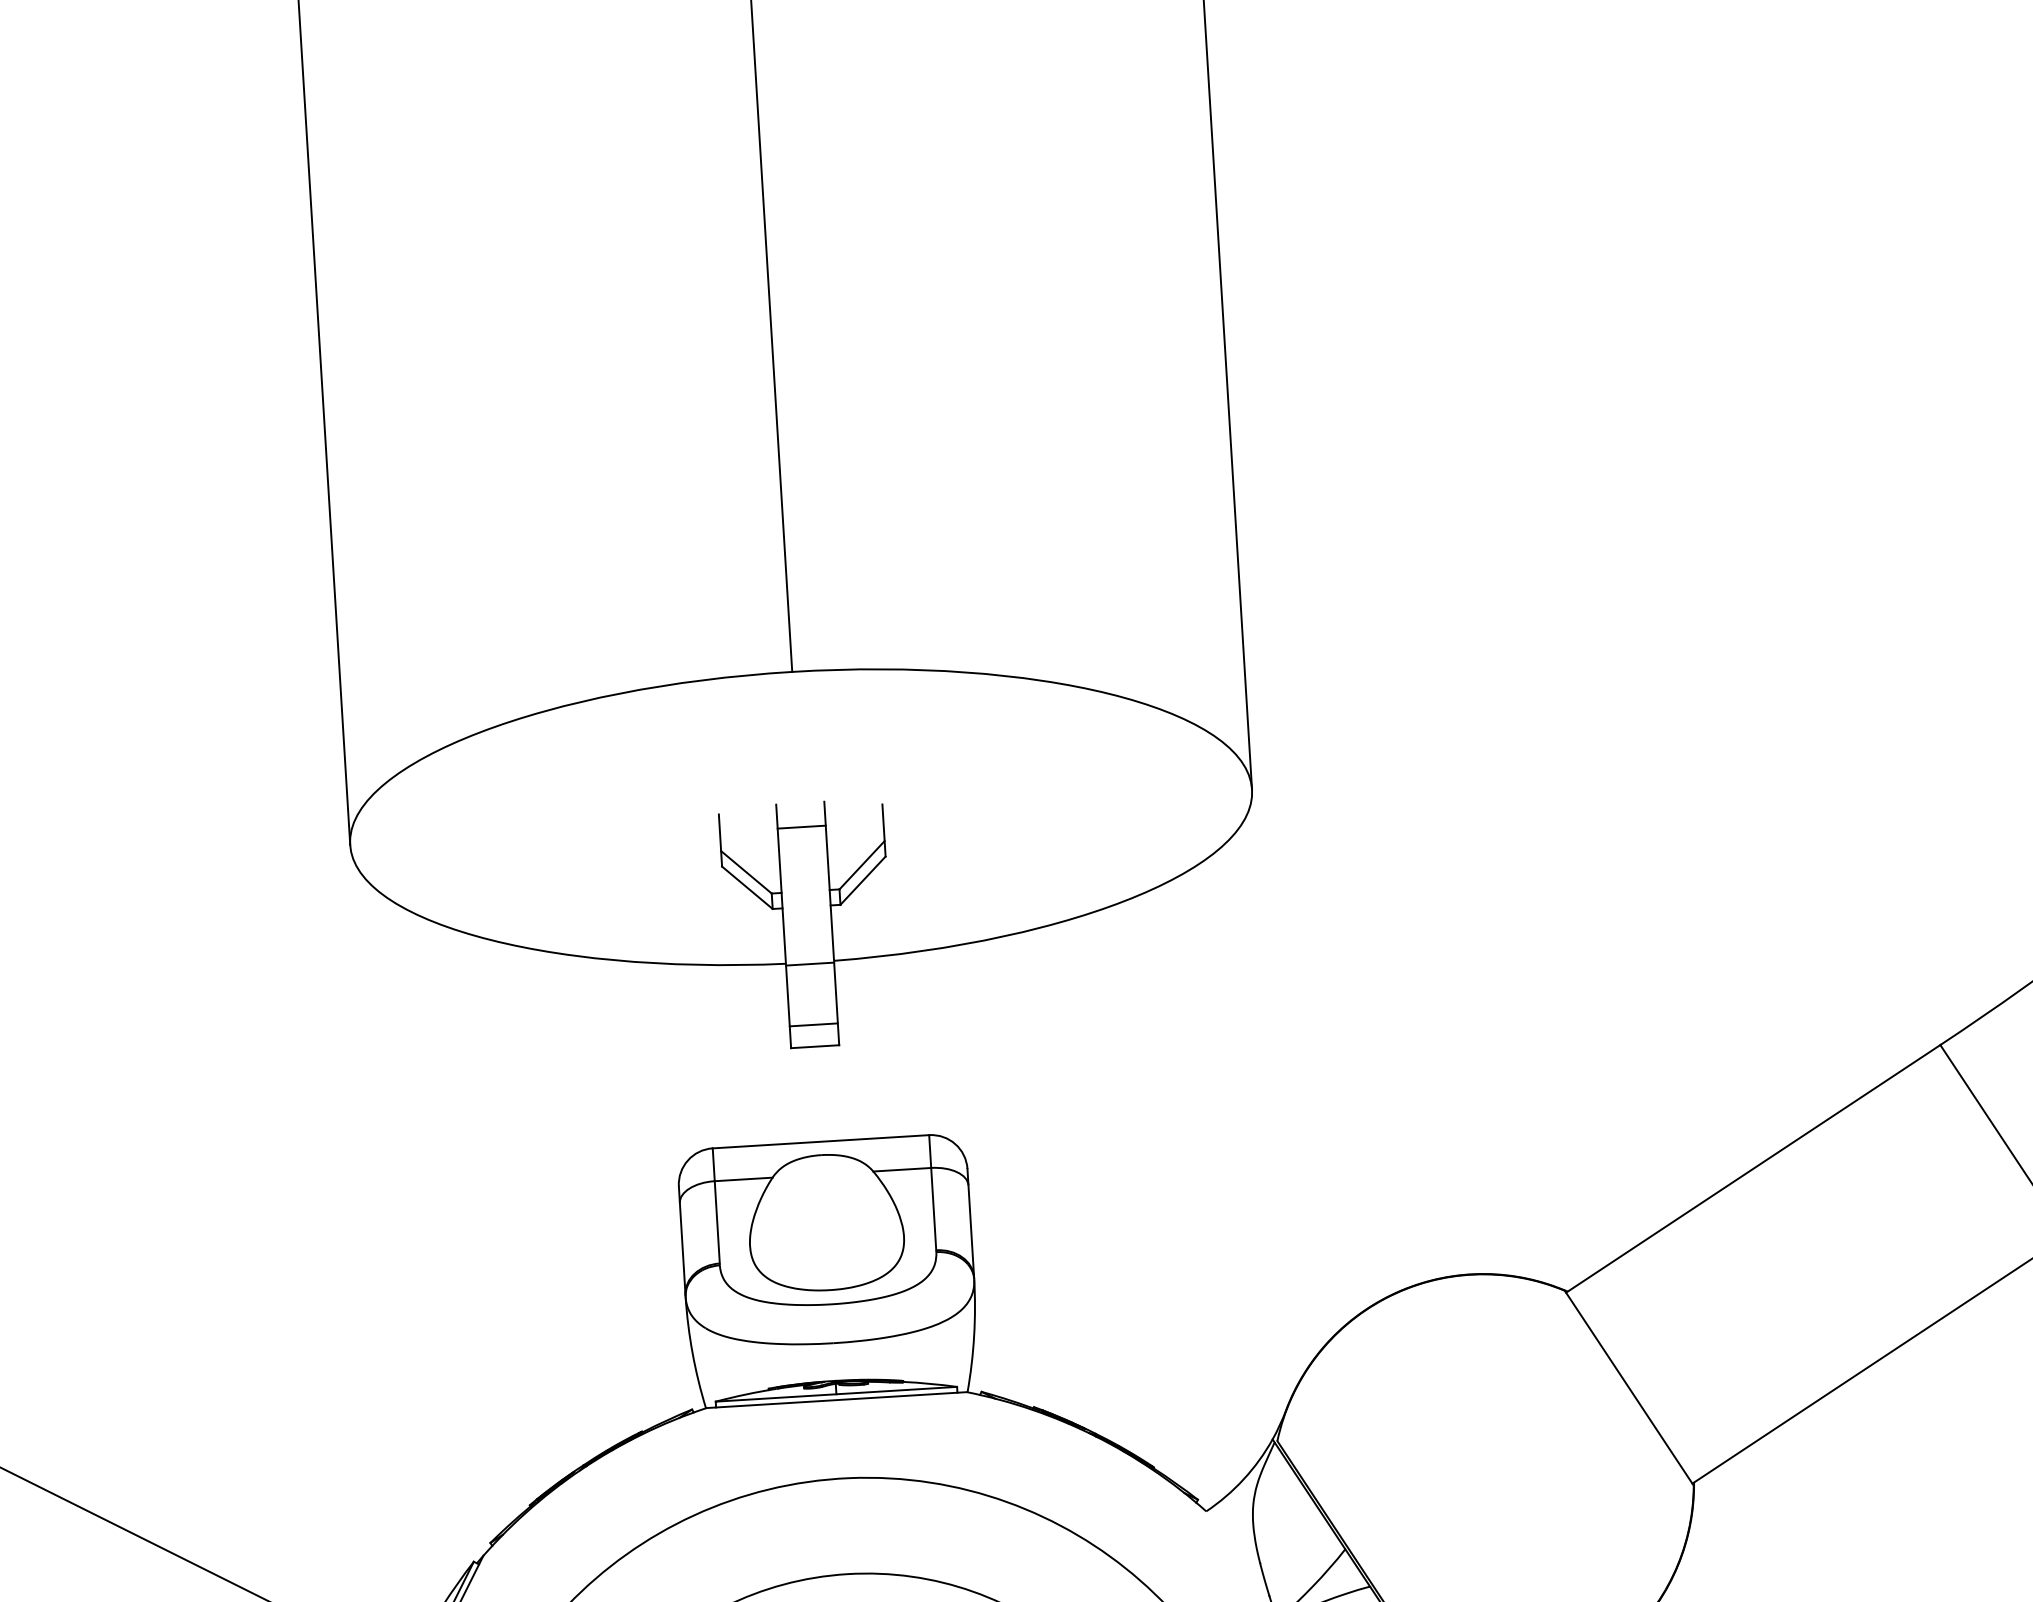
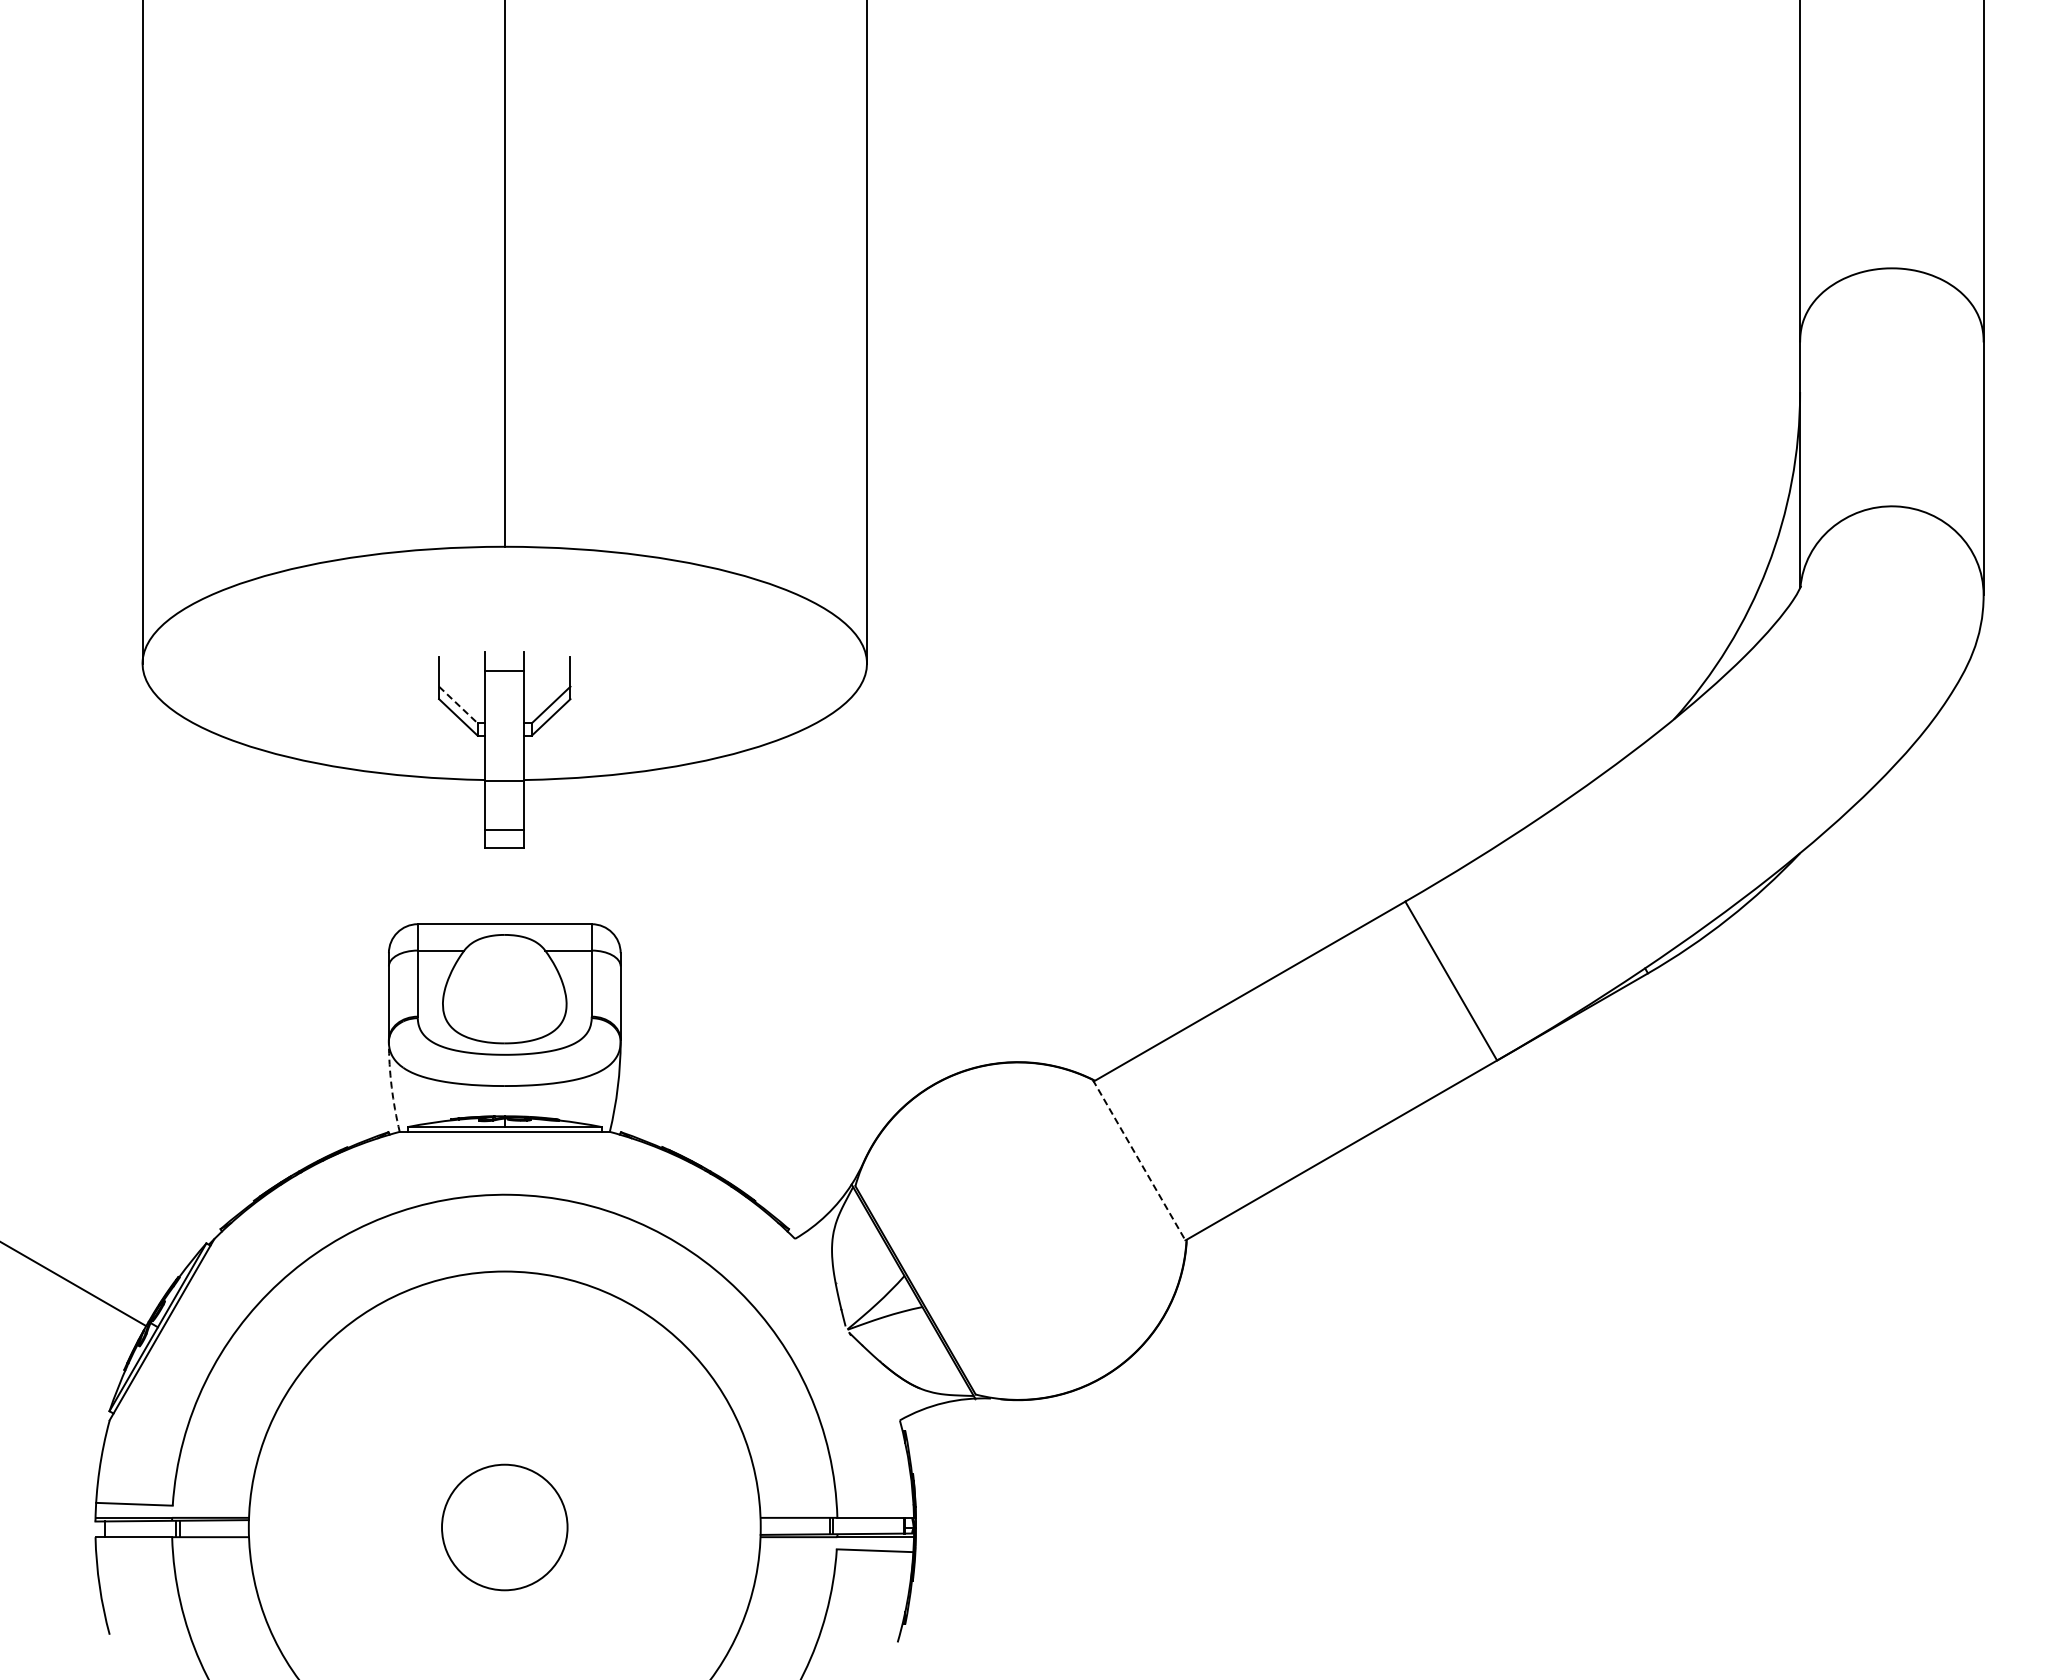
line: (746, 873) -> (458, 705), solid -> dashed
arc: (692, 1353) -> (391, 1087), solid -> dashed
line: (1629, 1388) -> (1139, 1161), solid -> dashed

